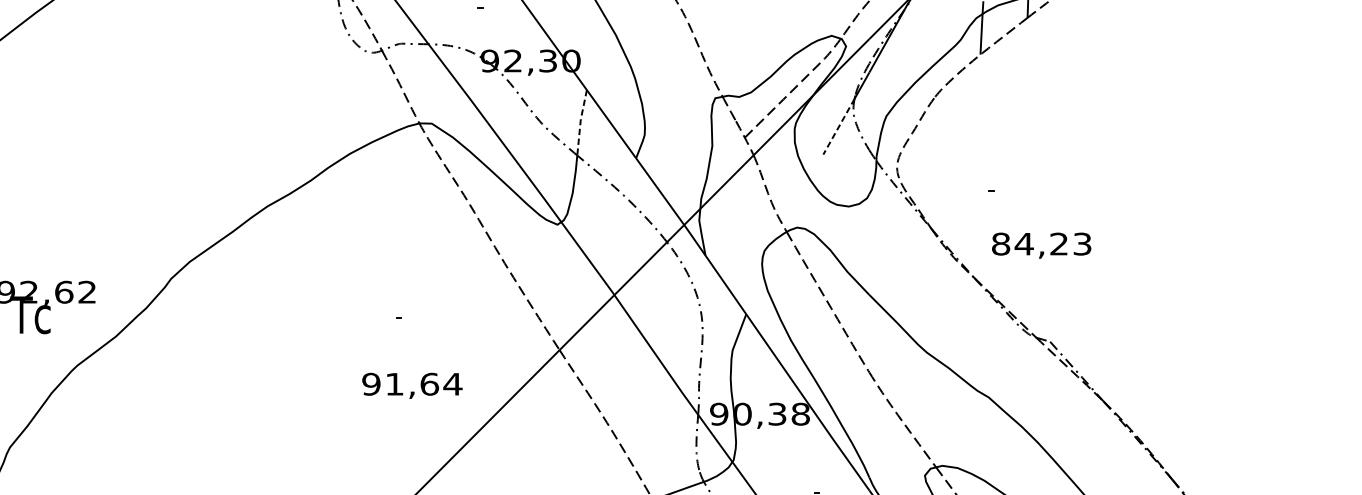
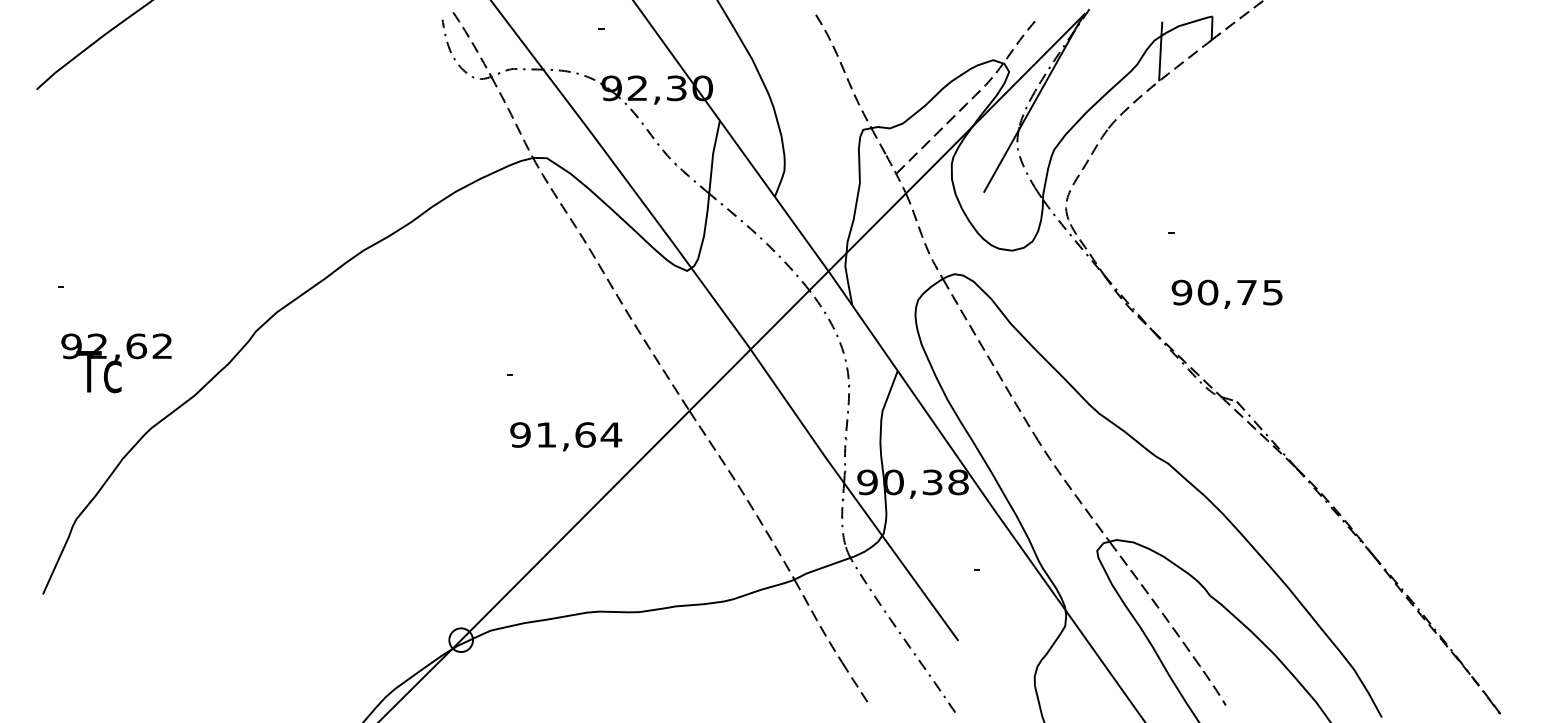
line: (580, 123) -> (712, 157), dashed -> solid
line: (839, 126) -> (1001, 161), dashed -> solid
text: (1040, 244) -> (1226, 292), 84,23 -> 90,75
text: (412, 385) -> (566, 436), moved

